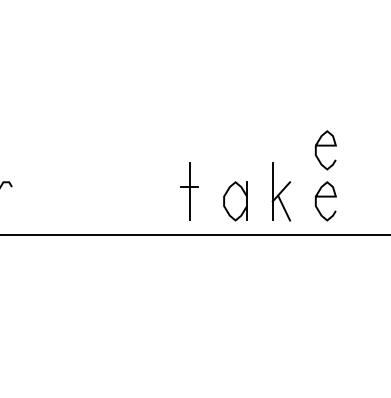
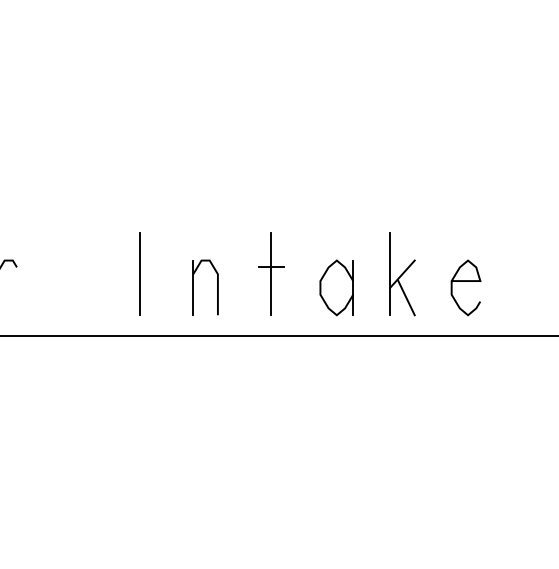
curve: (325, 146) -> (465, 209), removed
line: (98, 191) -> (140, 273), added
part: (135, 200) -> (193, 286), added

